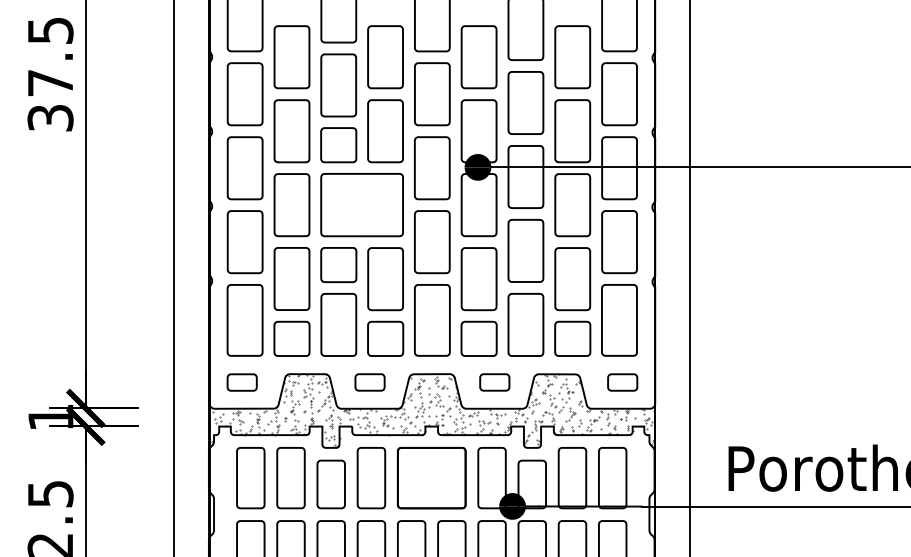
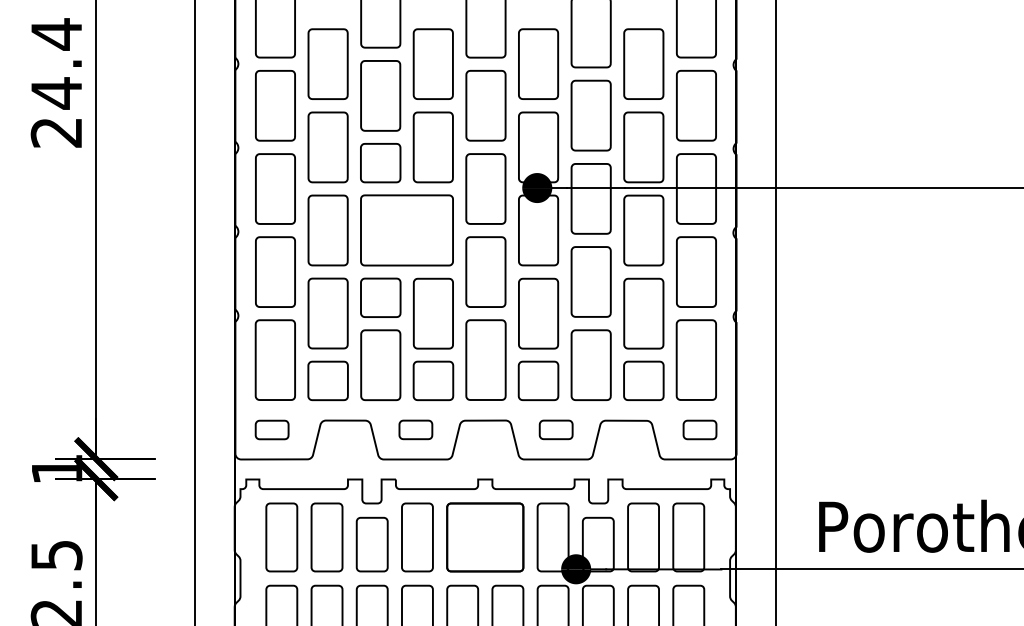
text: (50, 73) -> (56, 82), 37.5 -> 24.4
hatch: (432, 410) -> (486, 461), removed

